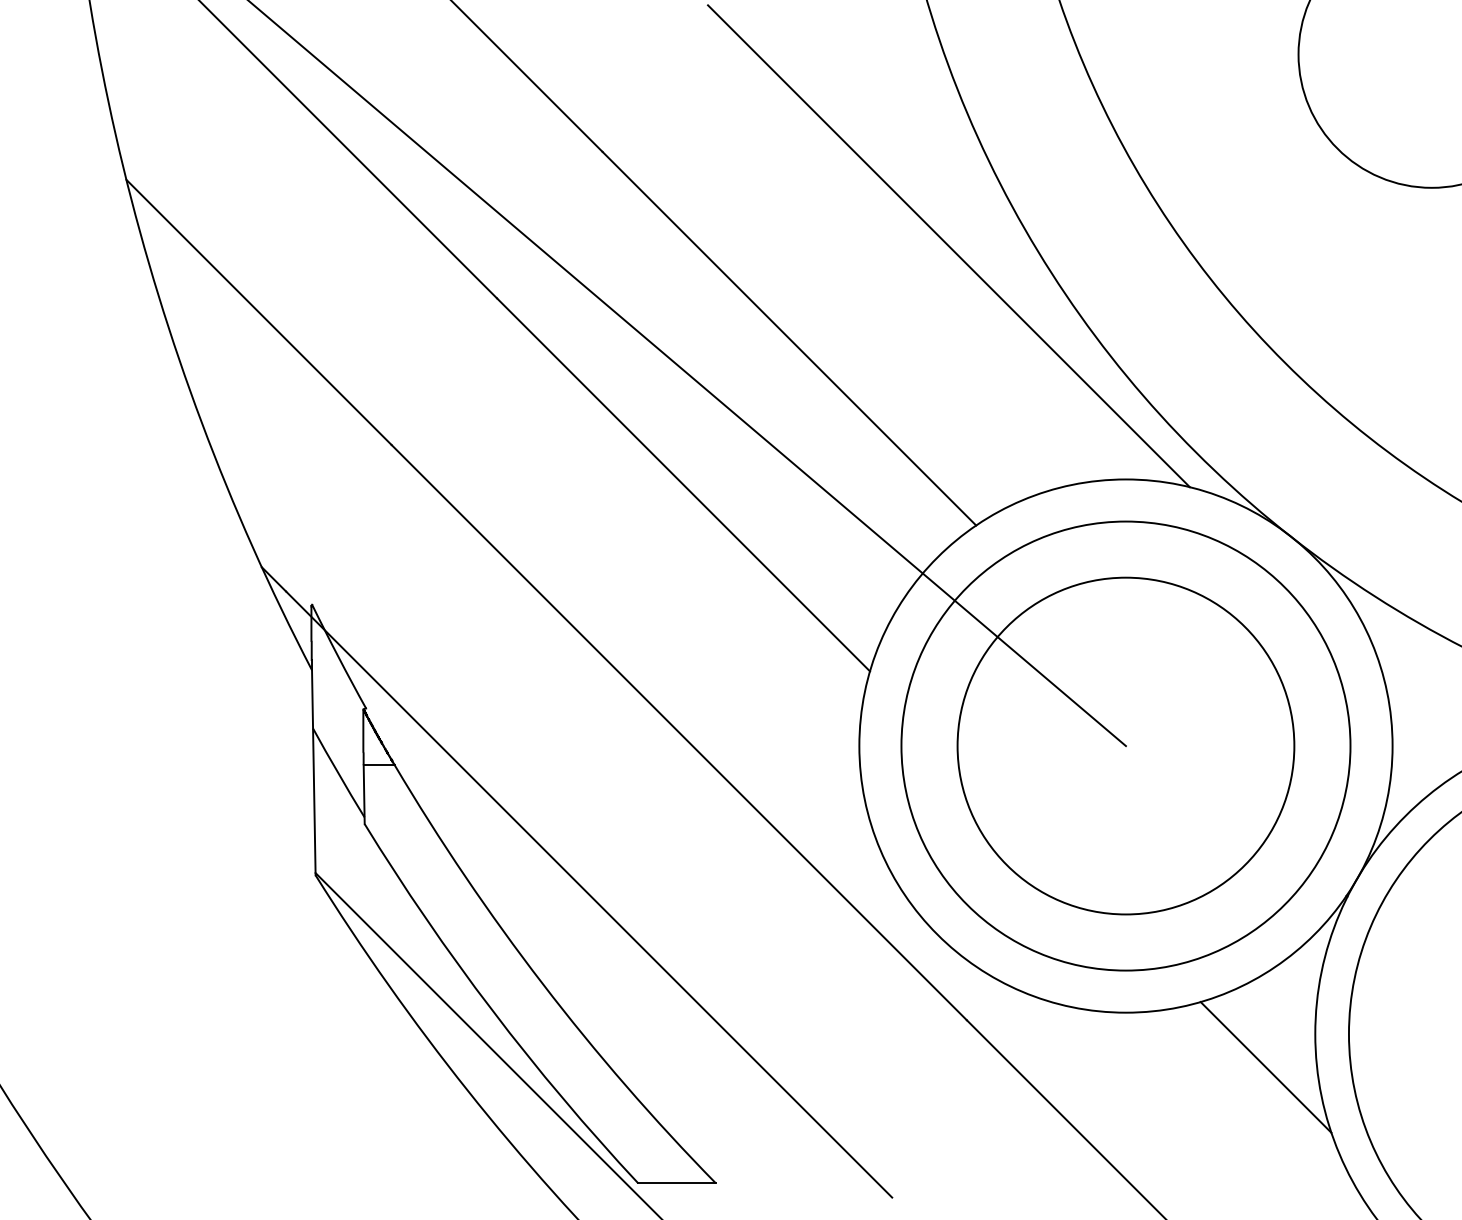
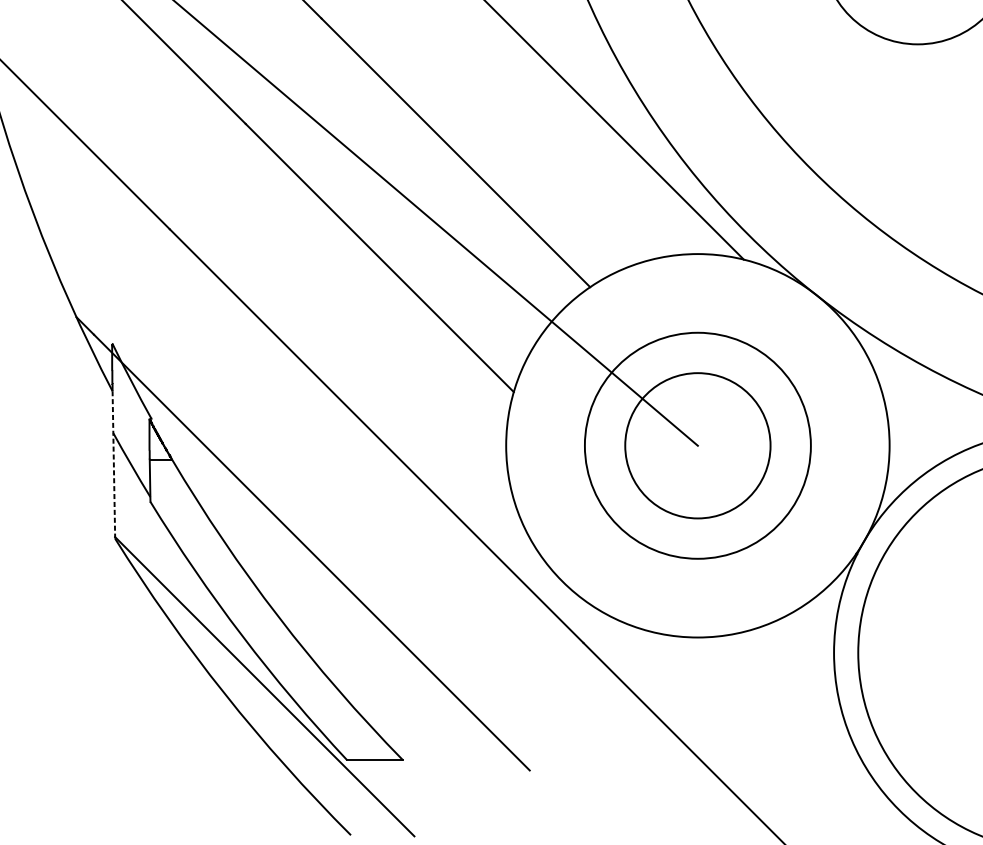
circle: (1125, 745) -> (697, 445), size x0.6
circle: (1125, 745) -> (697, 445), size x0.7
line: (313, 772) -> (113, 464), solid -> dashed
line: (1265, 1067) -> (798, 676), removed

